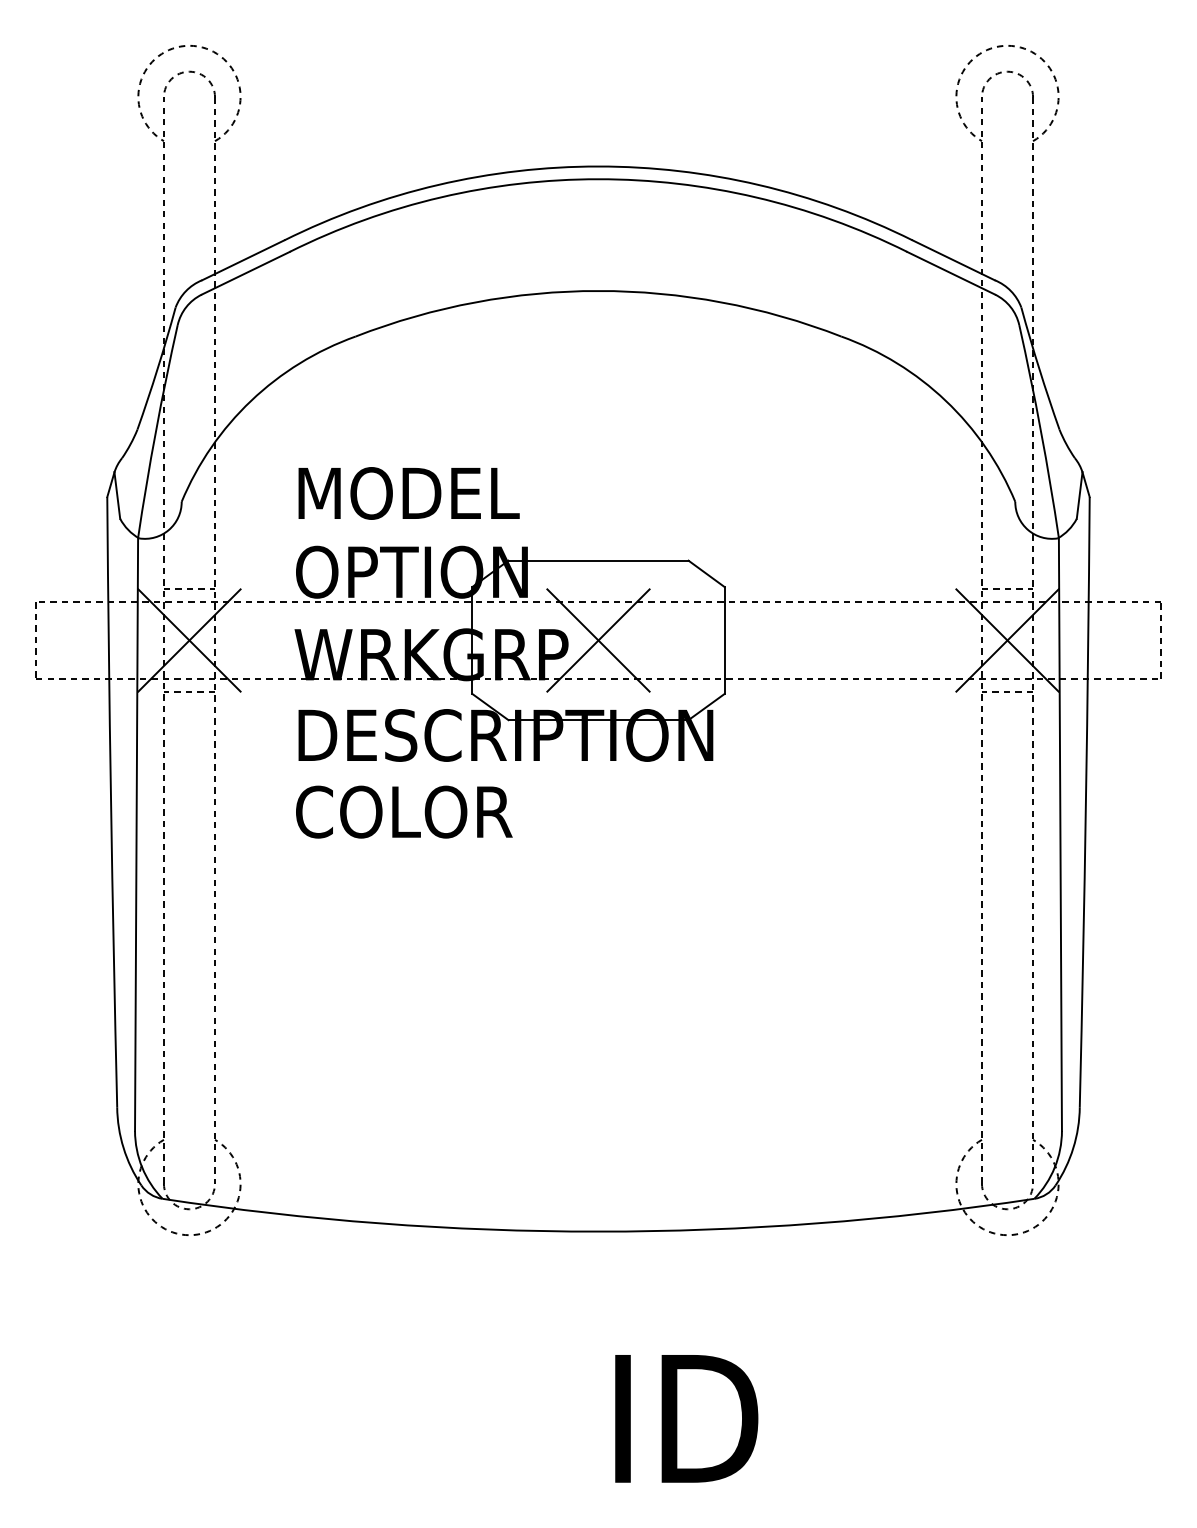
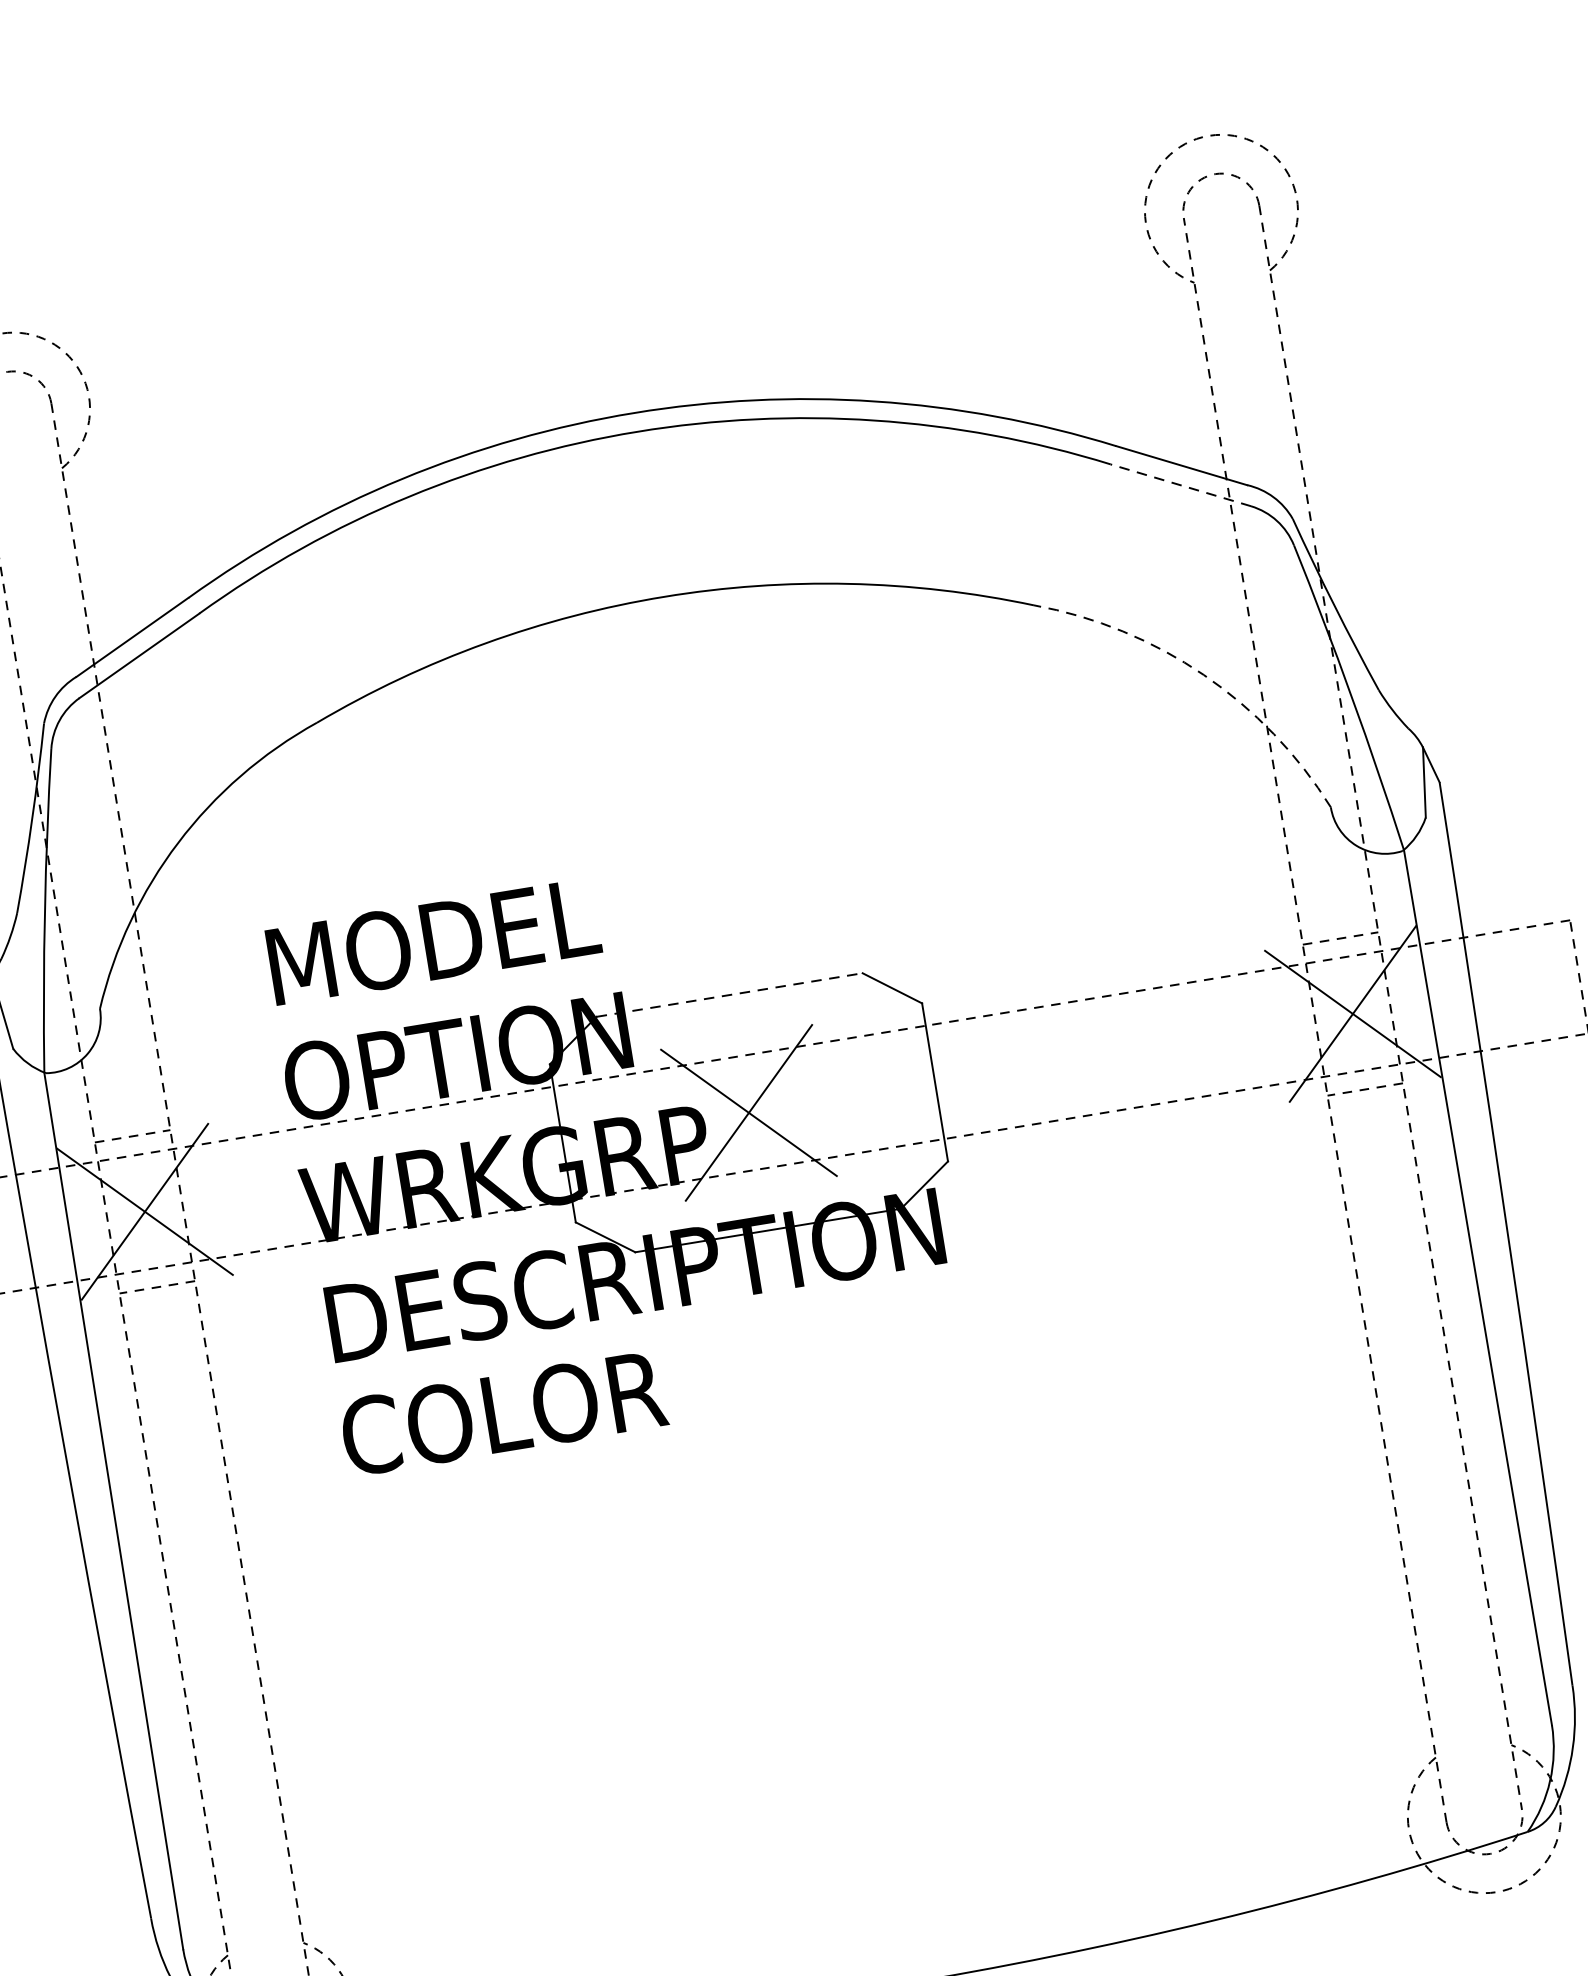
line: (951, 273) -> (1181, 485), solid -> dashed
arc: (945, 400) -> (1203, 674), solid -> dashed
line: (598, 560) -> (729, 994), solid -> dashed

